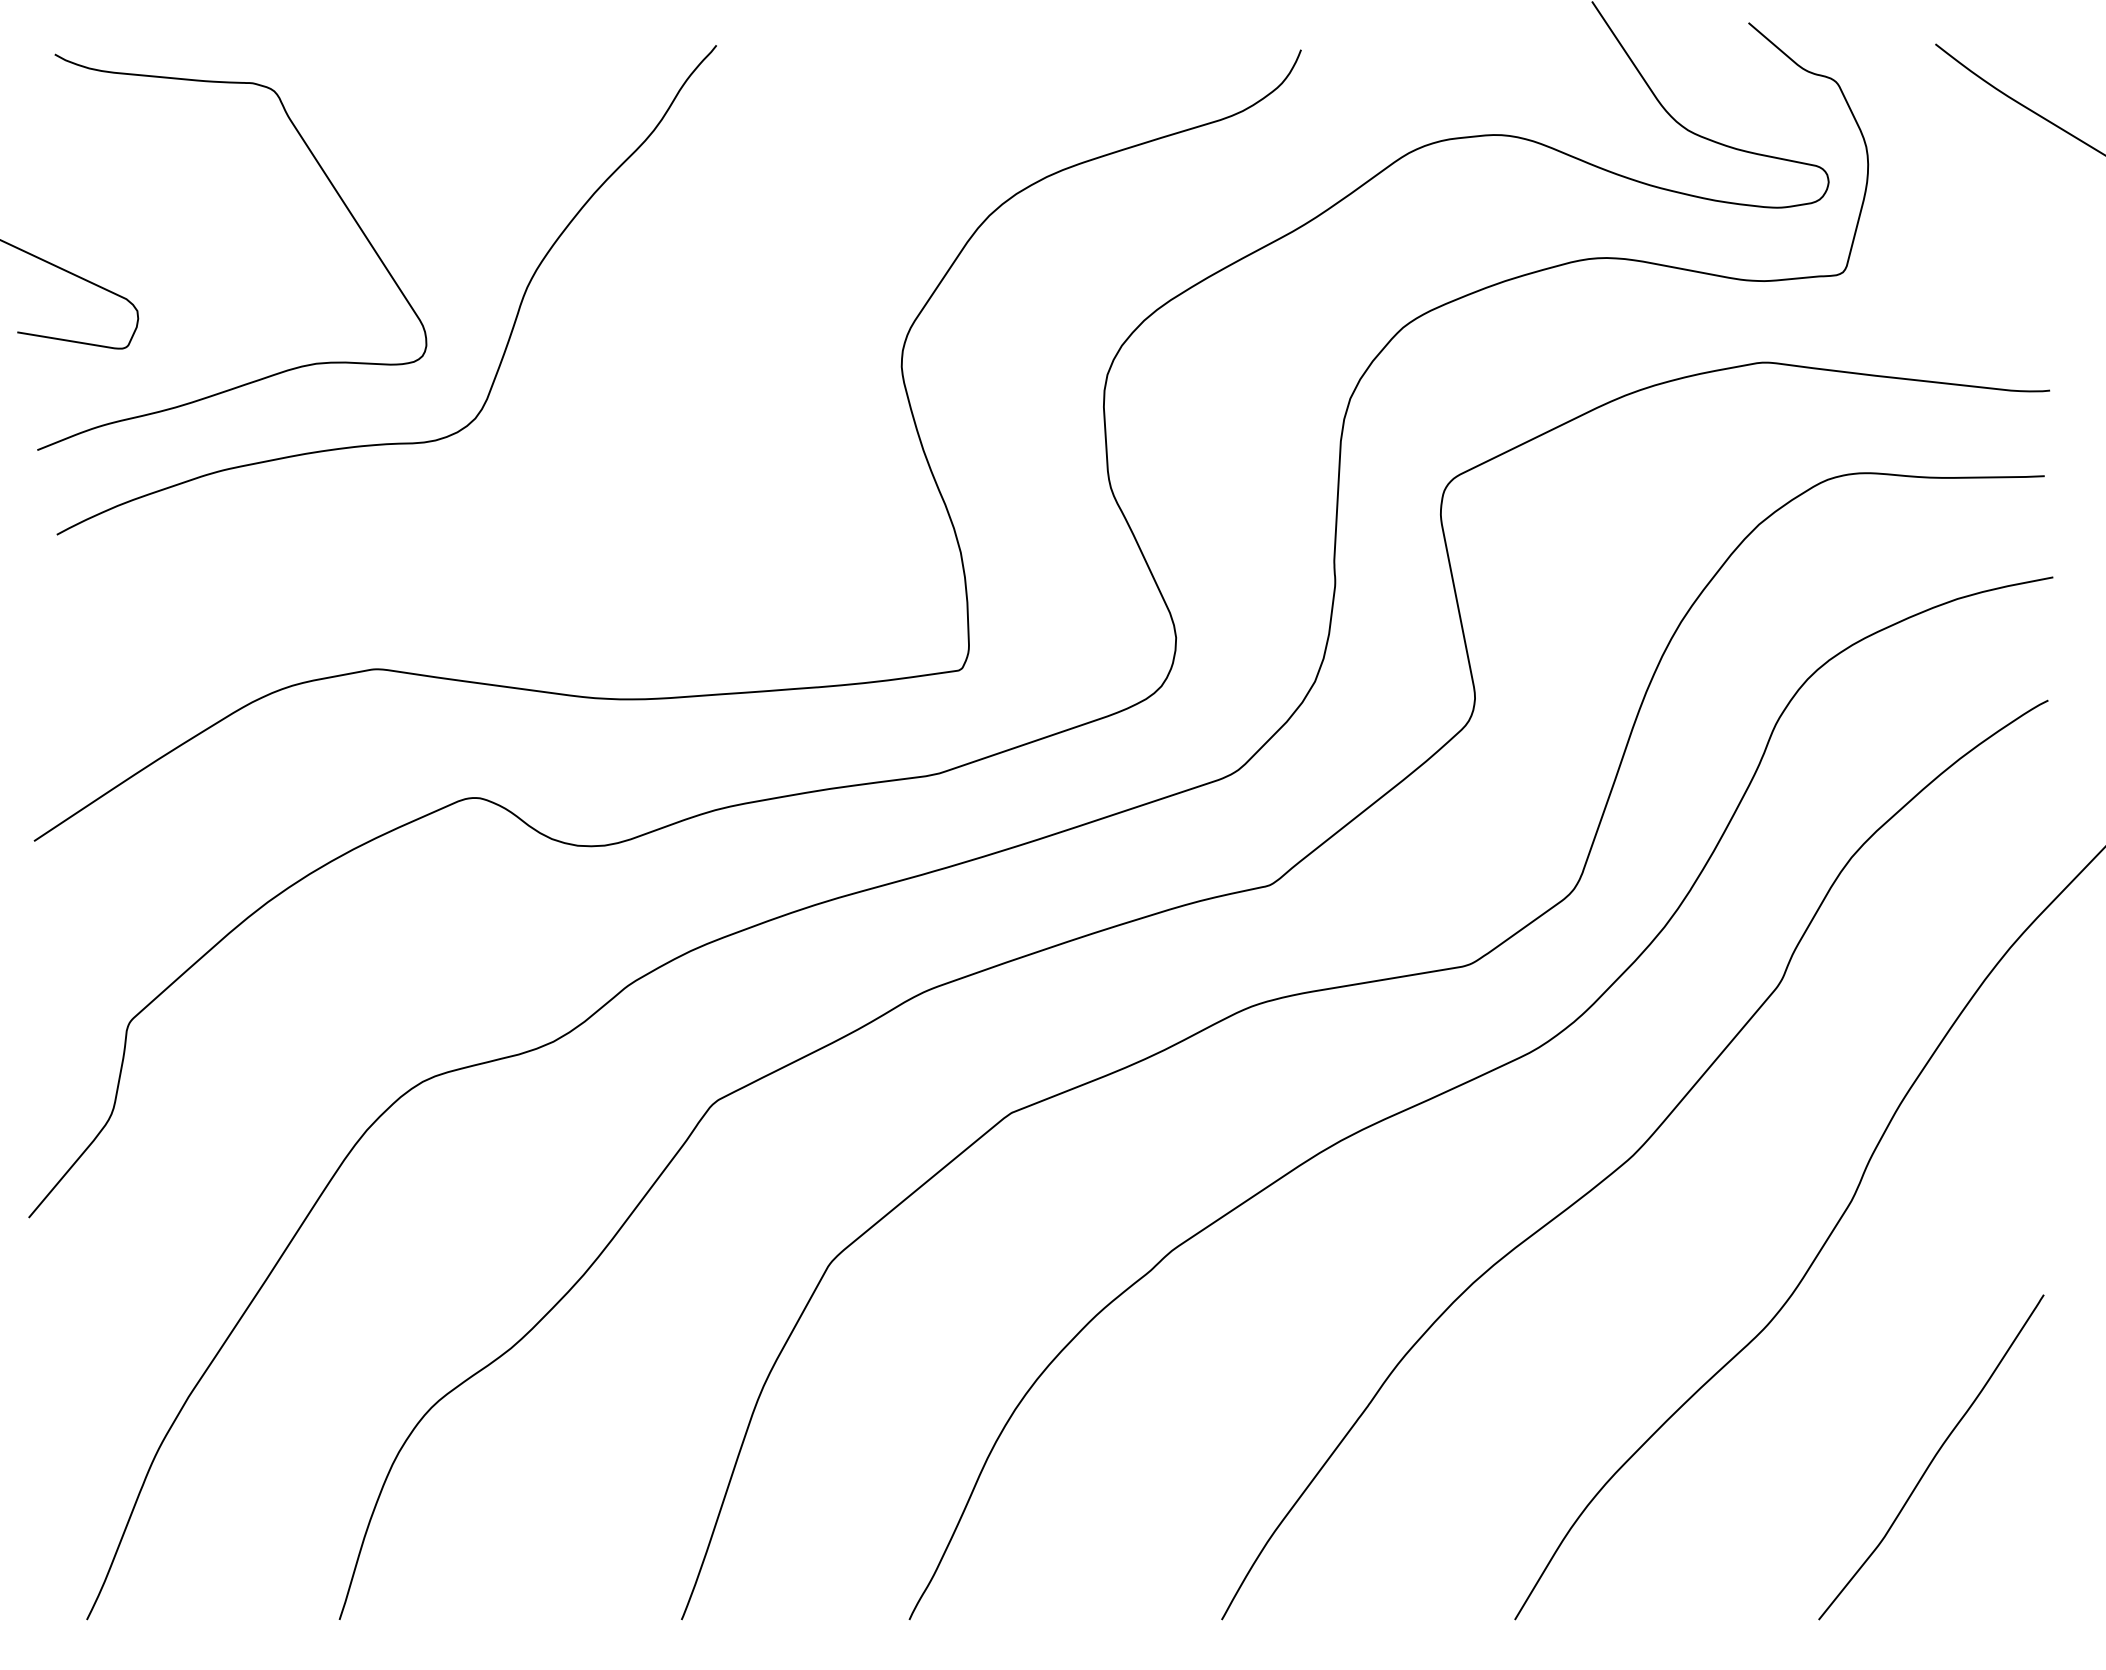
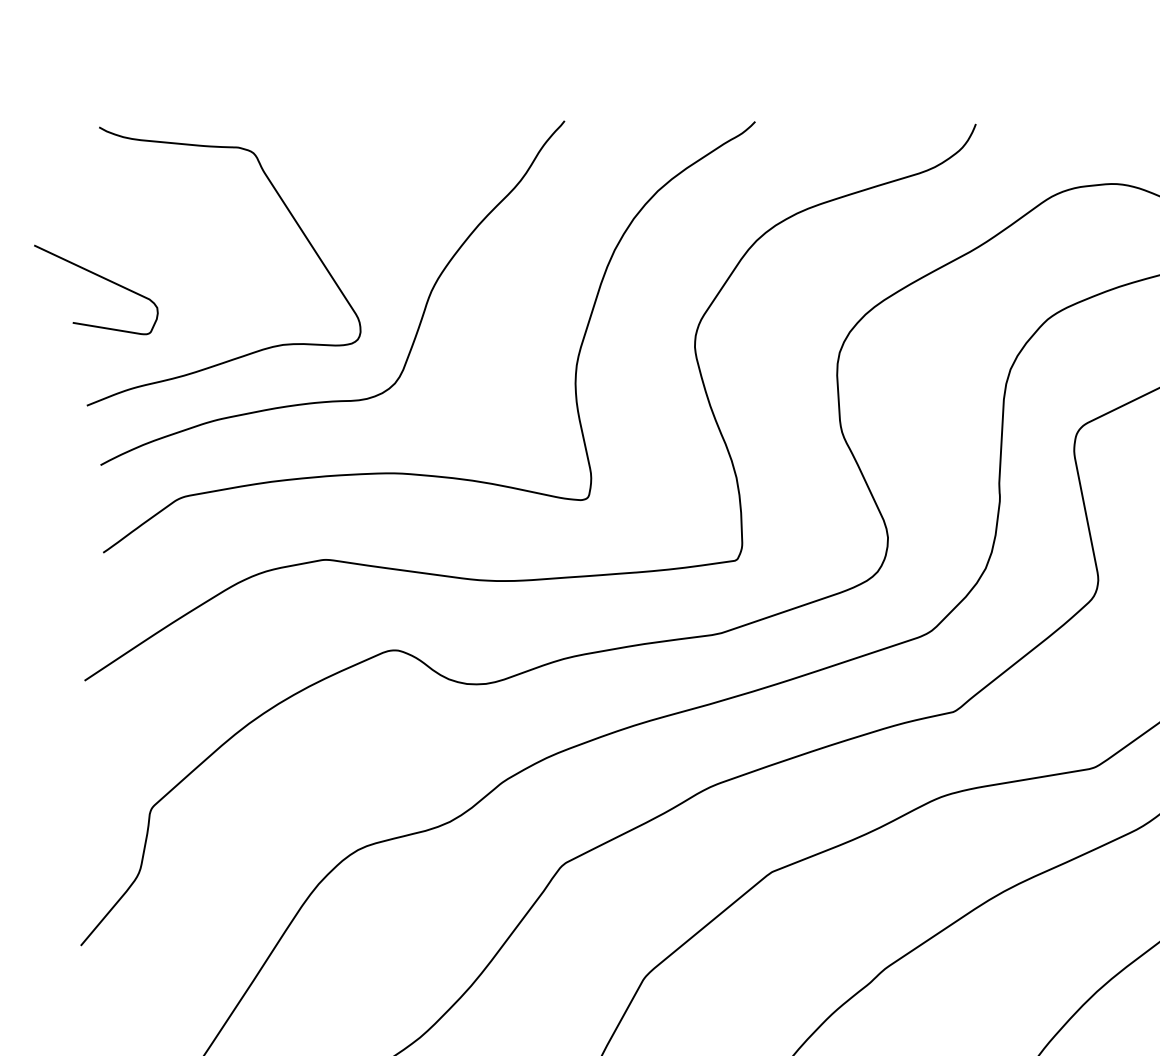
curve: (512, 547) -> (421, 474), added

